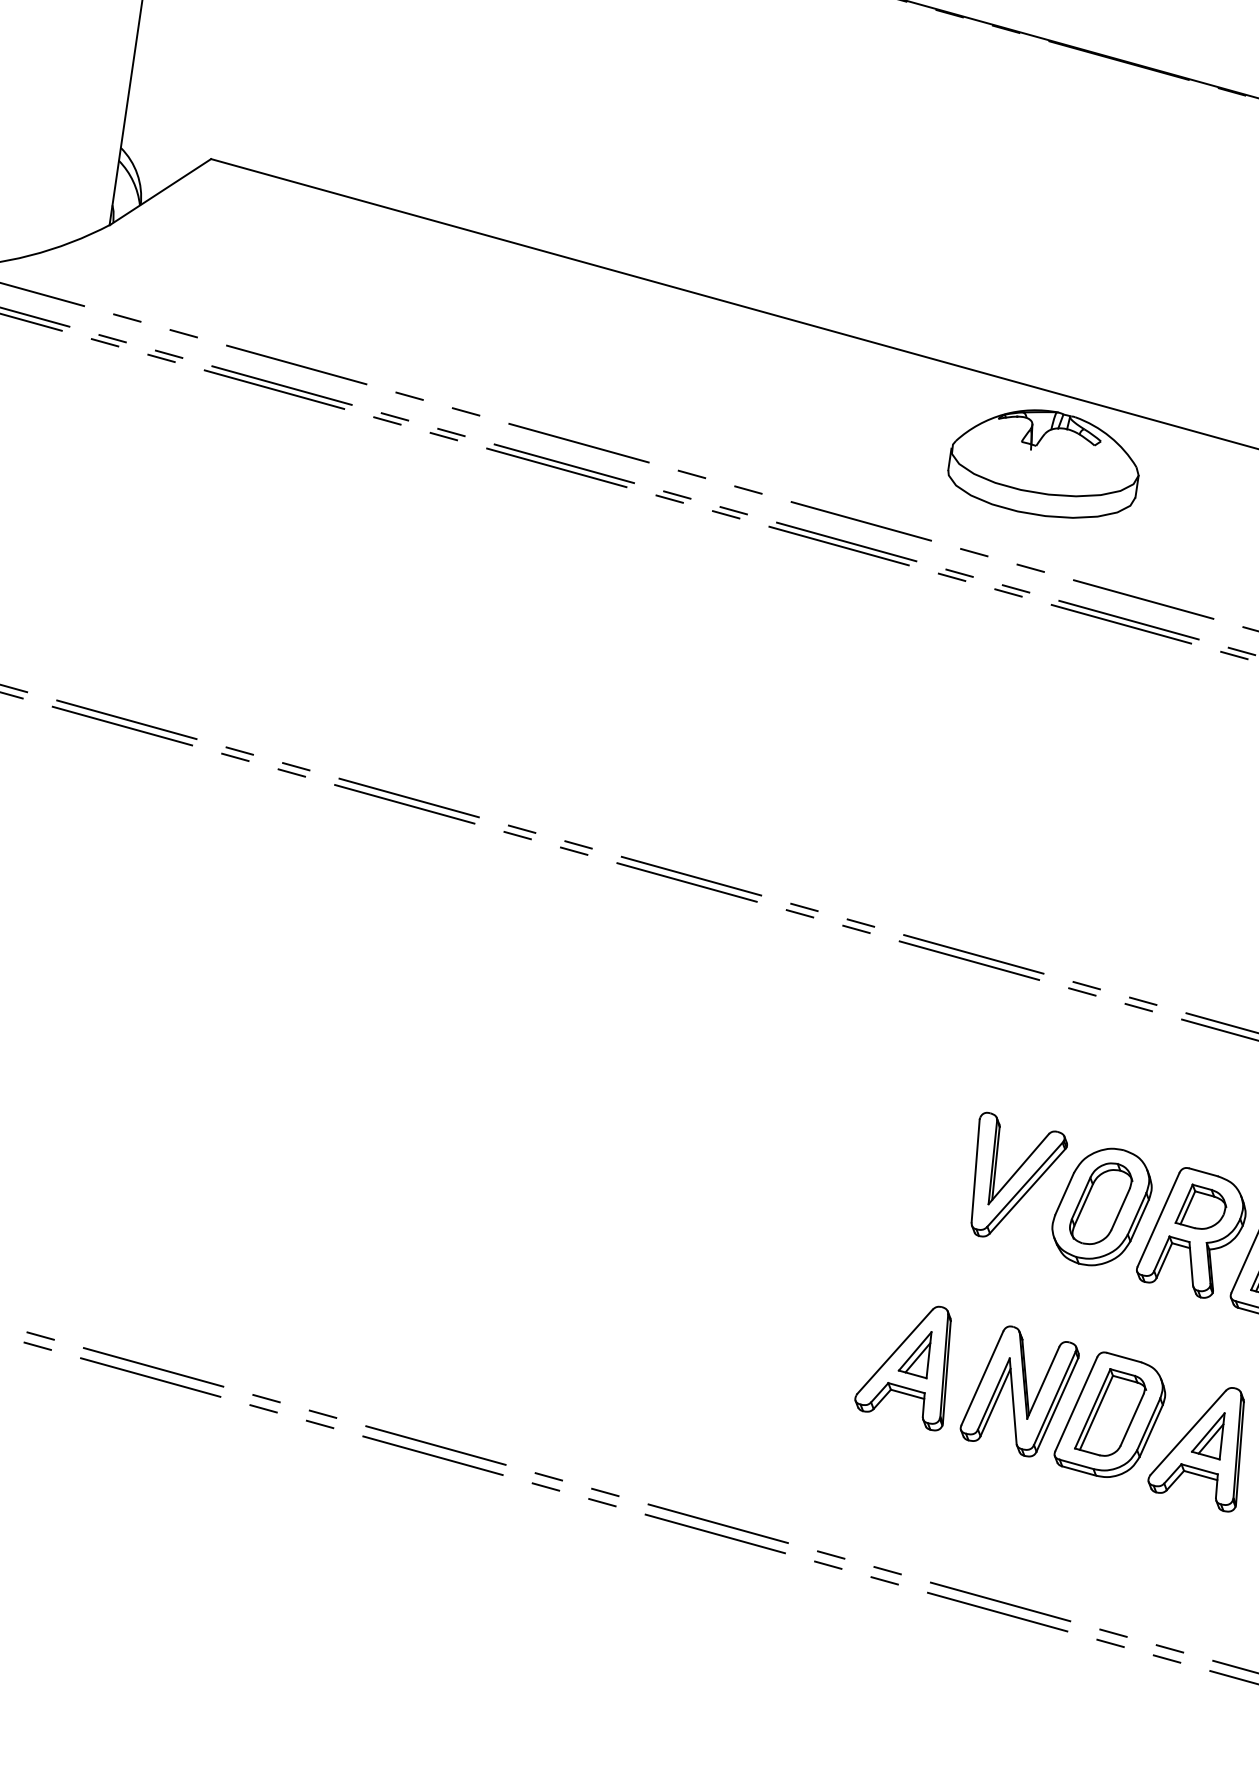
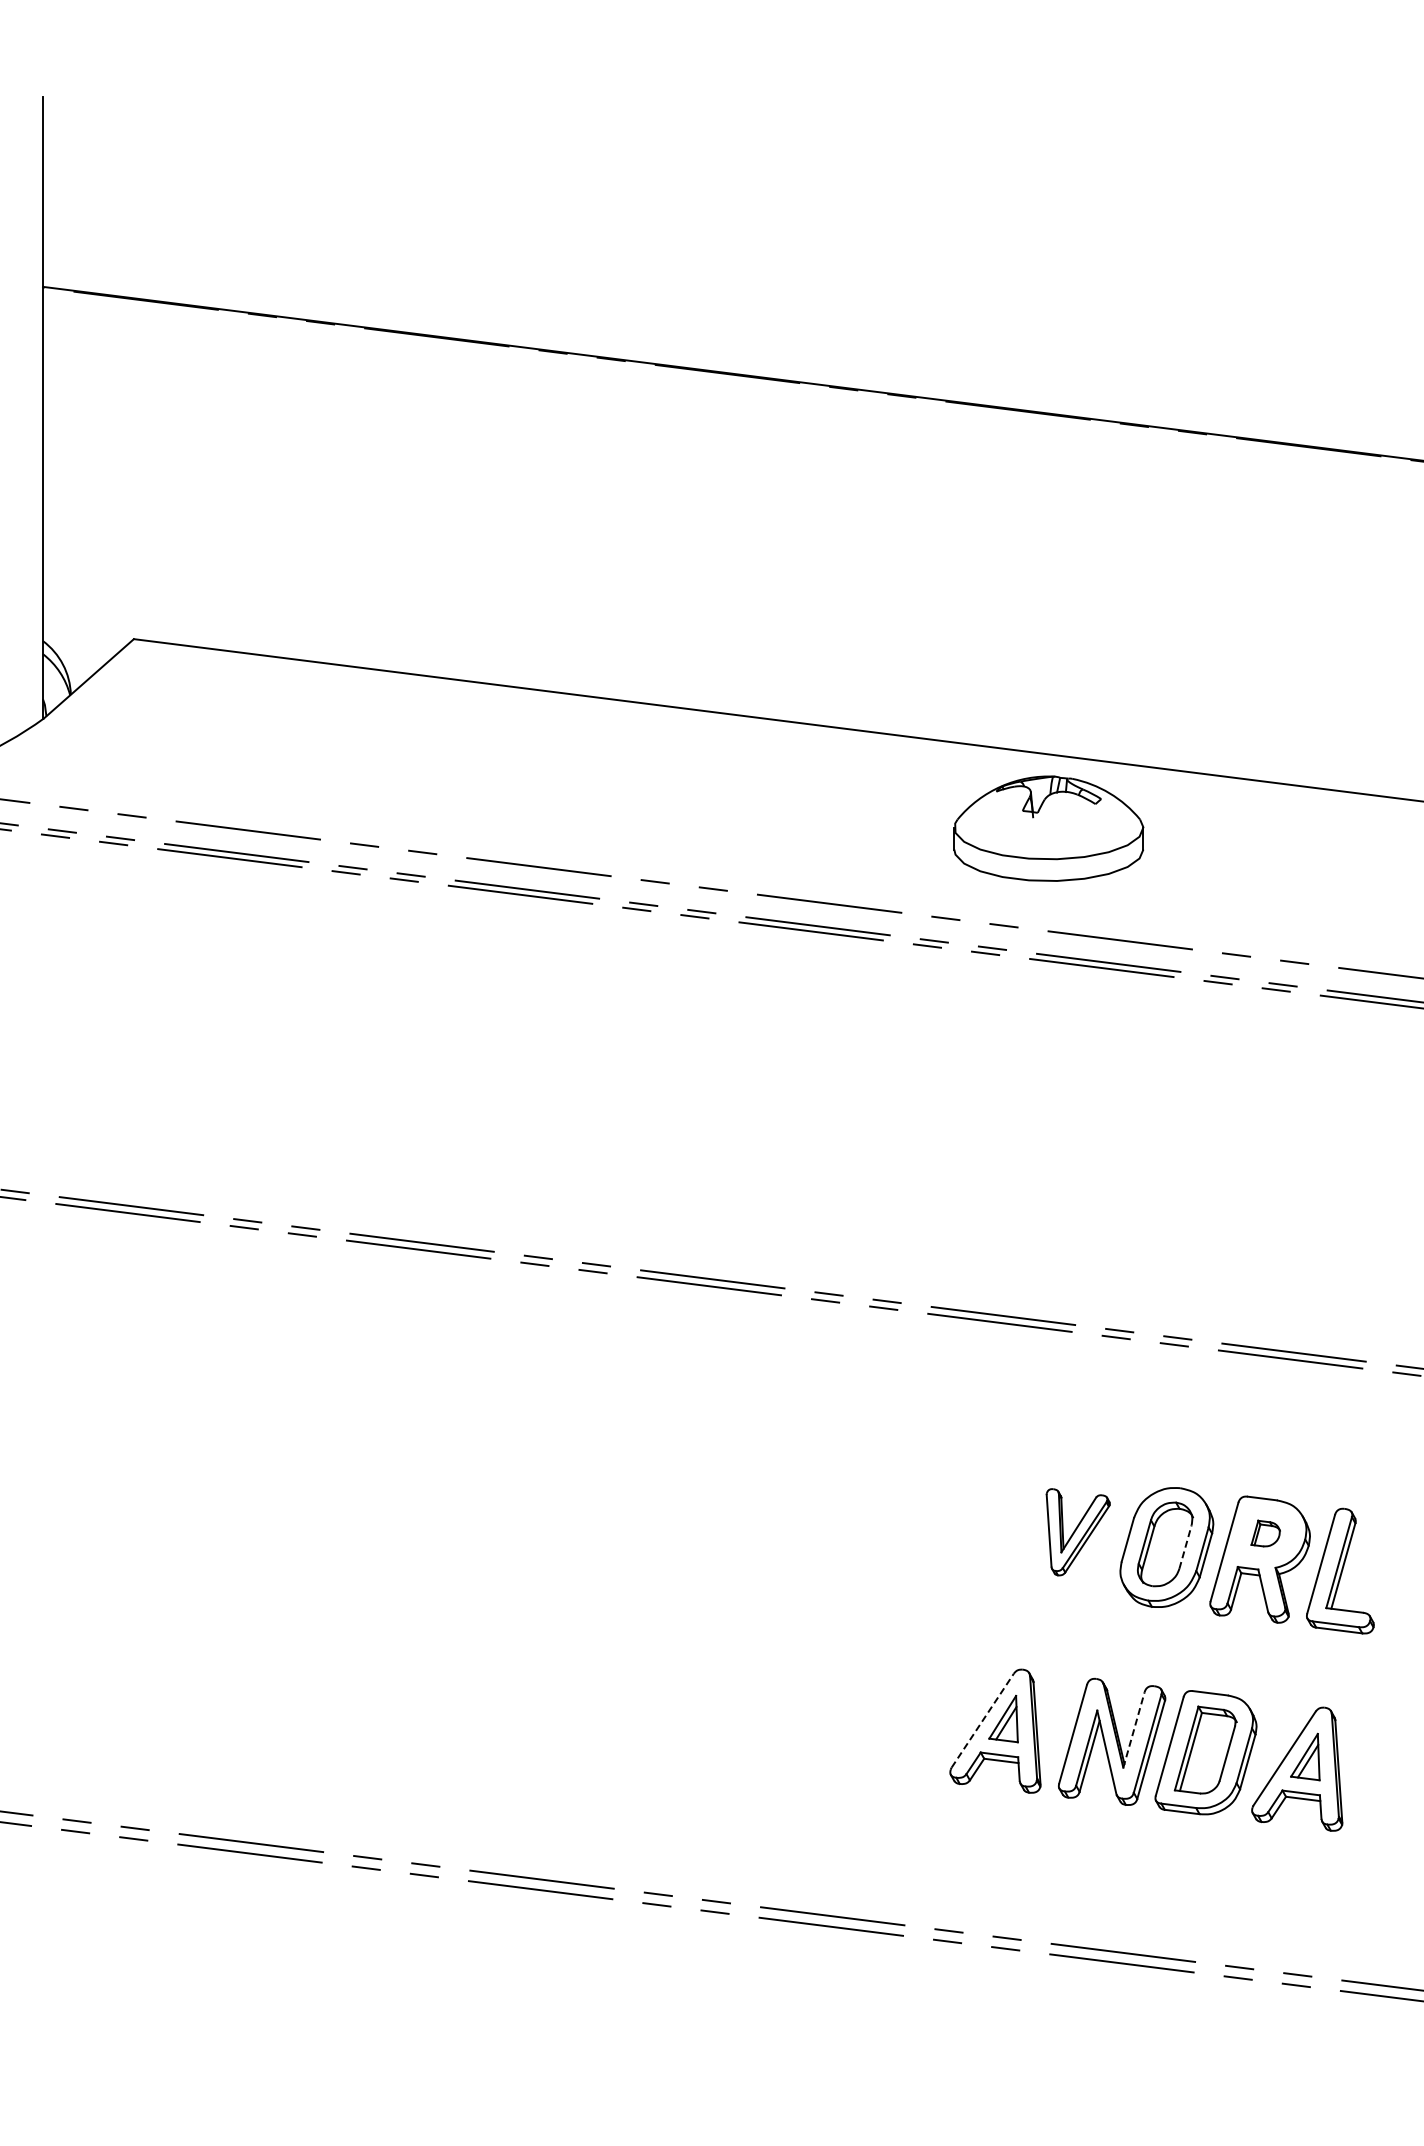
part: (1044, 462) -> (1048, 828), moved
part: (1017, 1178) -> (1078, 1531), size x0.7
part: (1201, 1207) -> (1265, 1533), size x0.6
line: (1120, 1209) -> (1185, 1547), solid -> dashed
line: (895, 1351) -> (983, 1720), solid -> dashed
line: (1043, 1382) -> (1134, 1729), solid -> dashed

